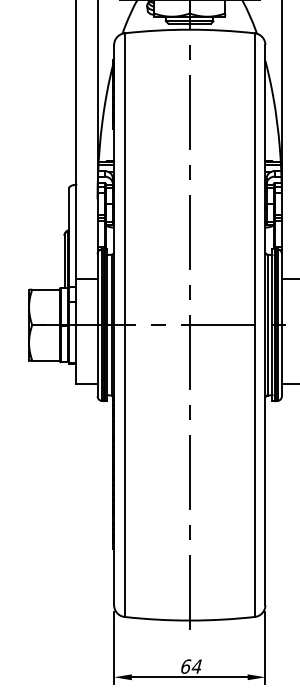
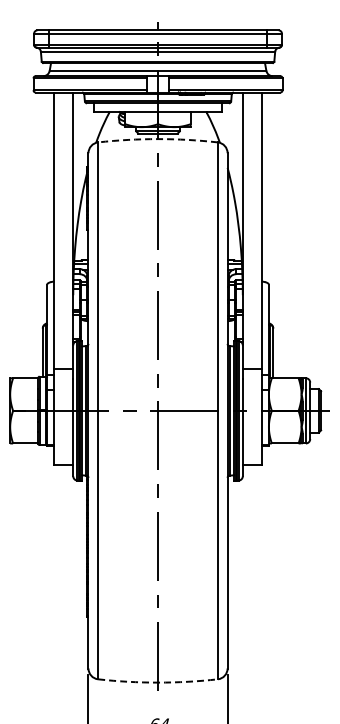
arc: (190, 30) -> (158, 139), solid -> dashed
arc: (190, 620) -> (158, 682), solid -> dashed

